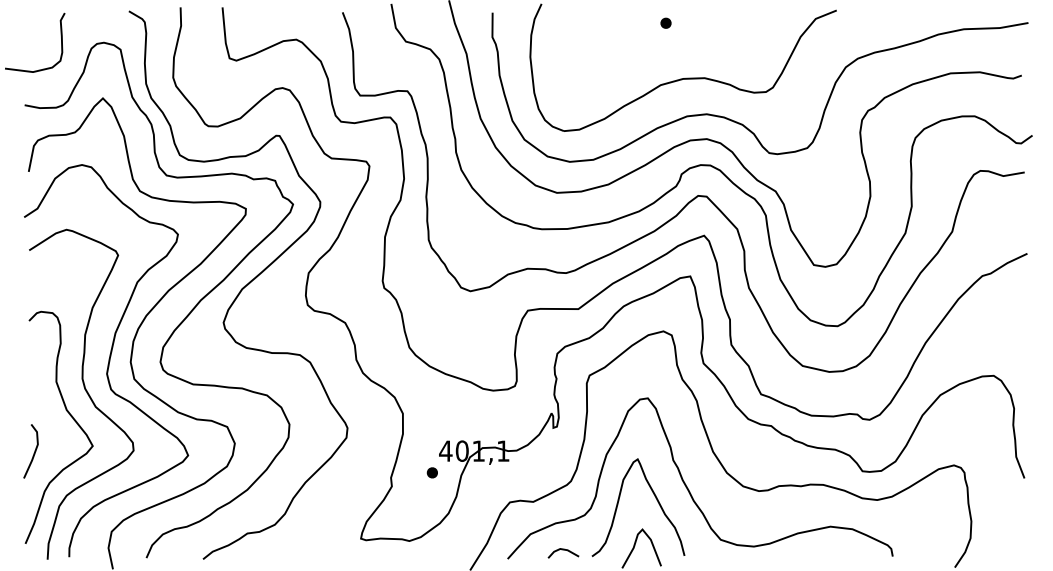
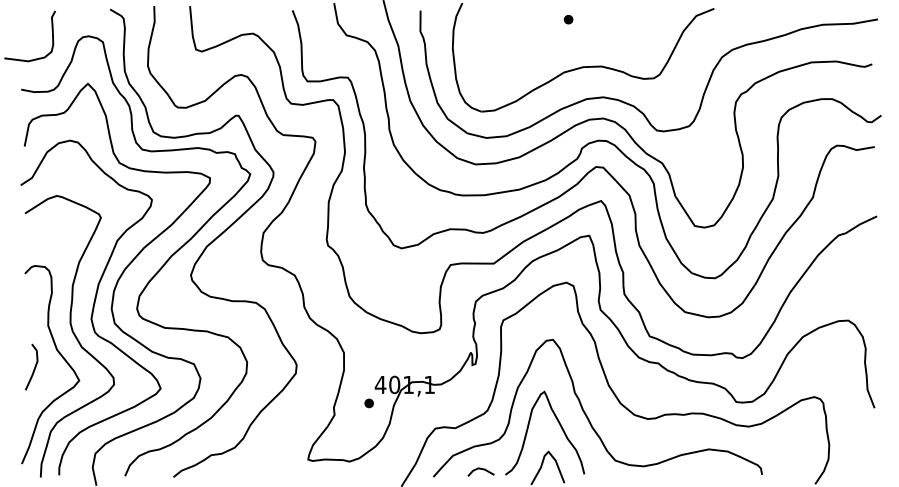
part: (30, 451) -> (31, 367), moved

